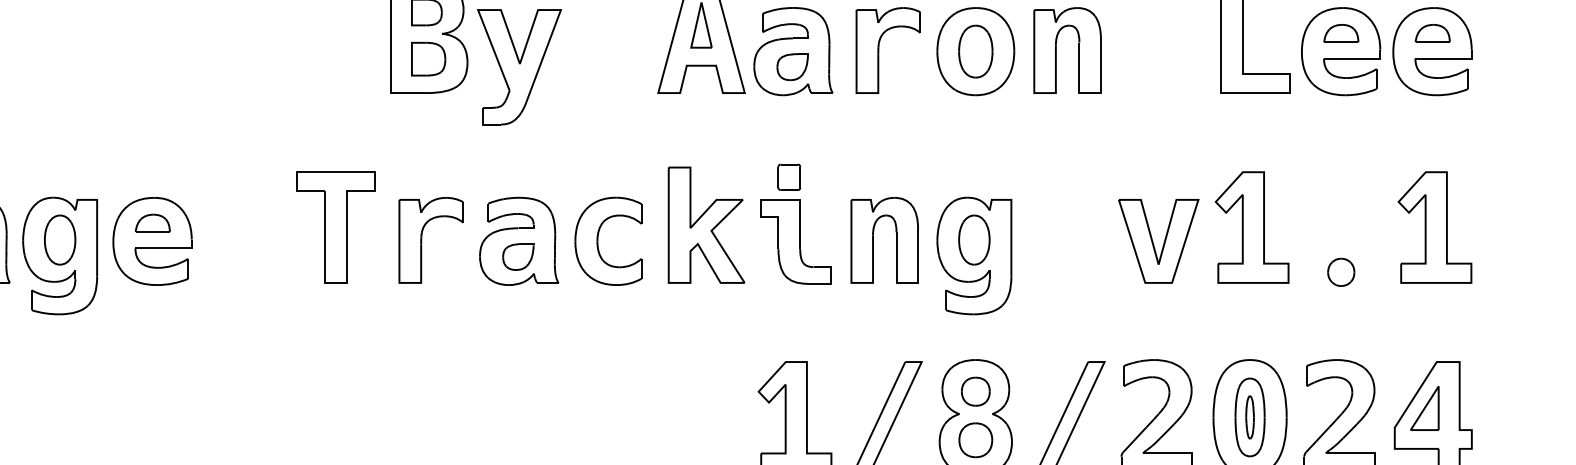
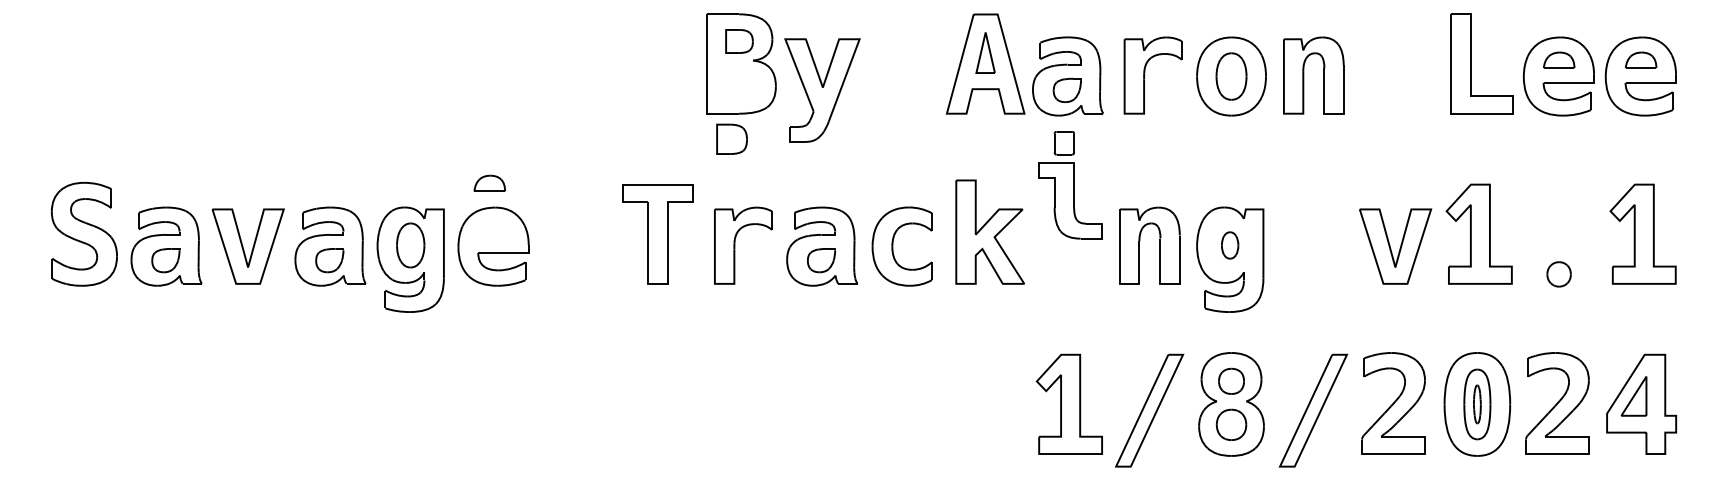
part: (428, 58) -> (731, 138), moved
part: (152, 222) -> (489, 182), moved
part: (796, 224) -> (1070, 185), moved
part: (973, 240) -> (1229, 245), size x0.6

